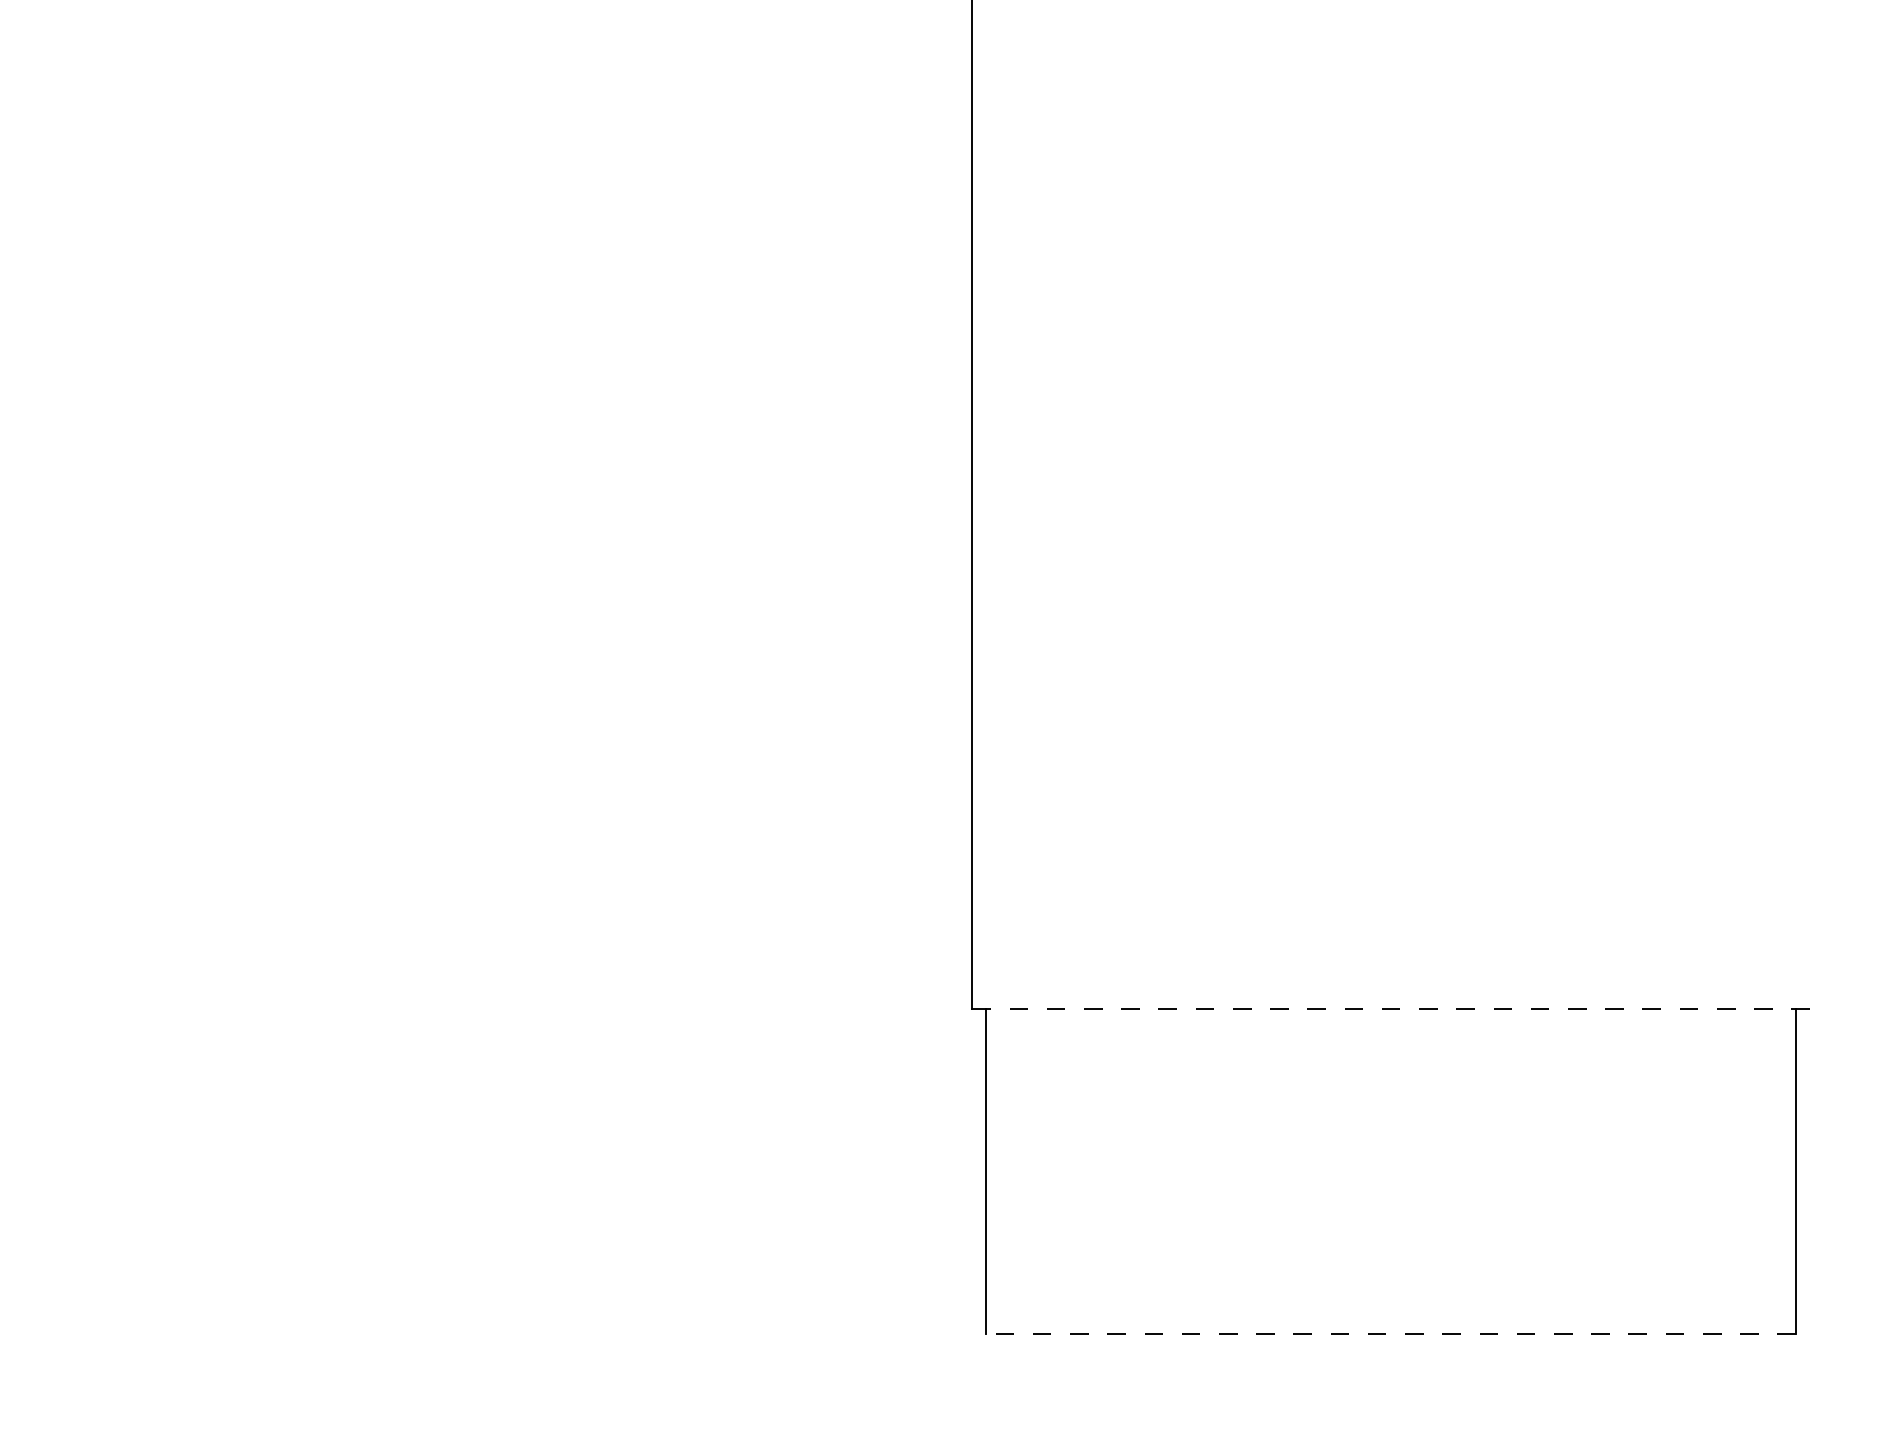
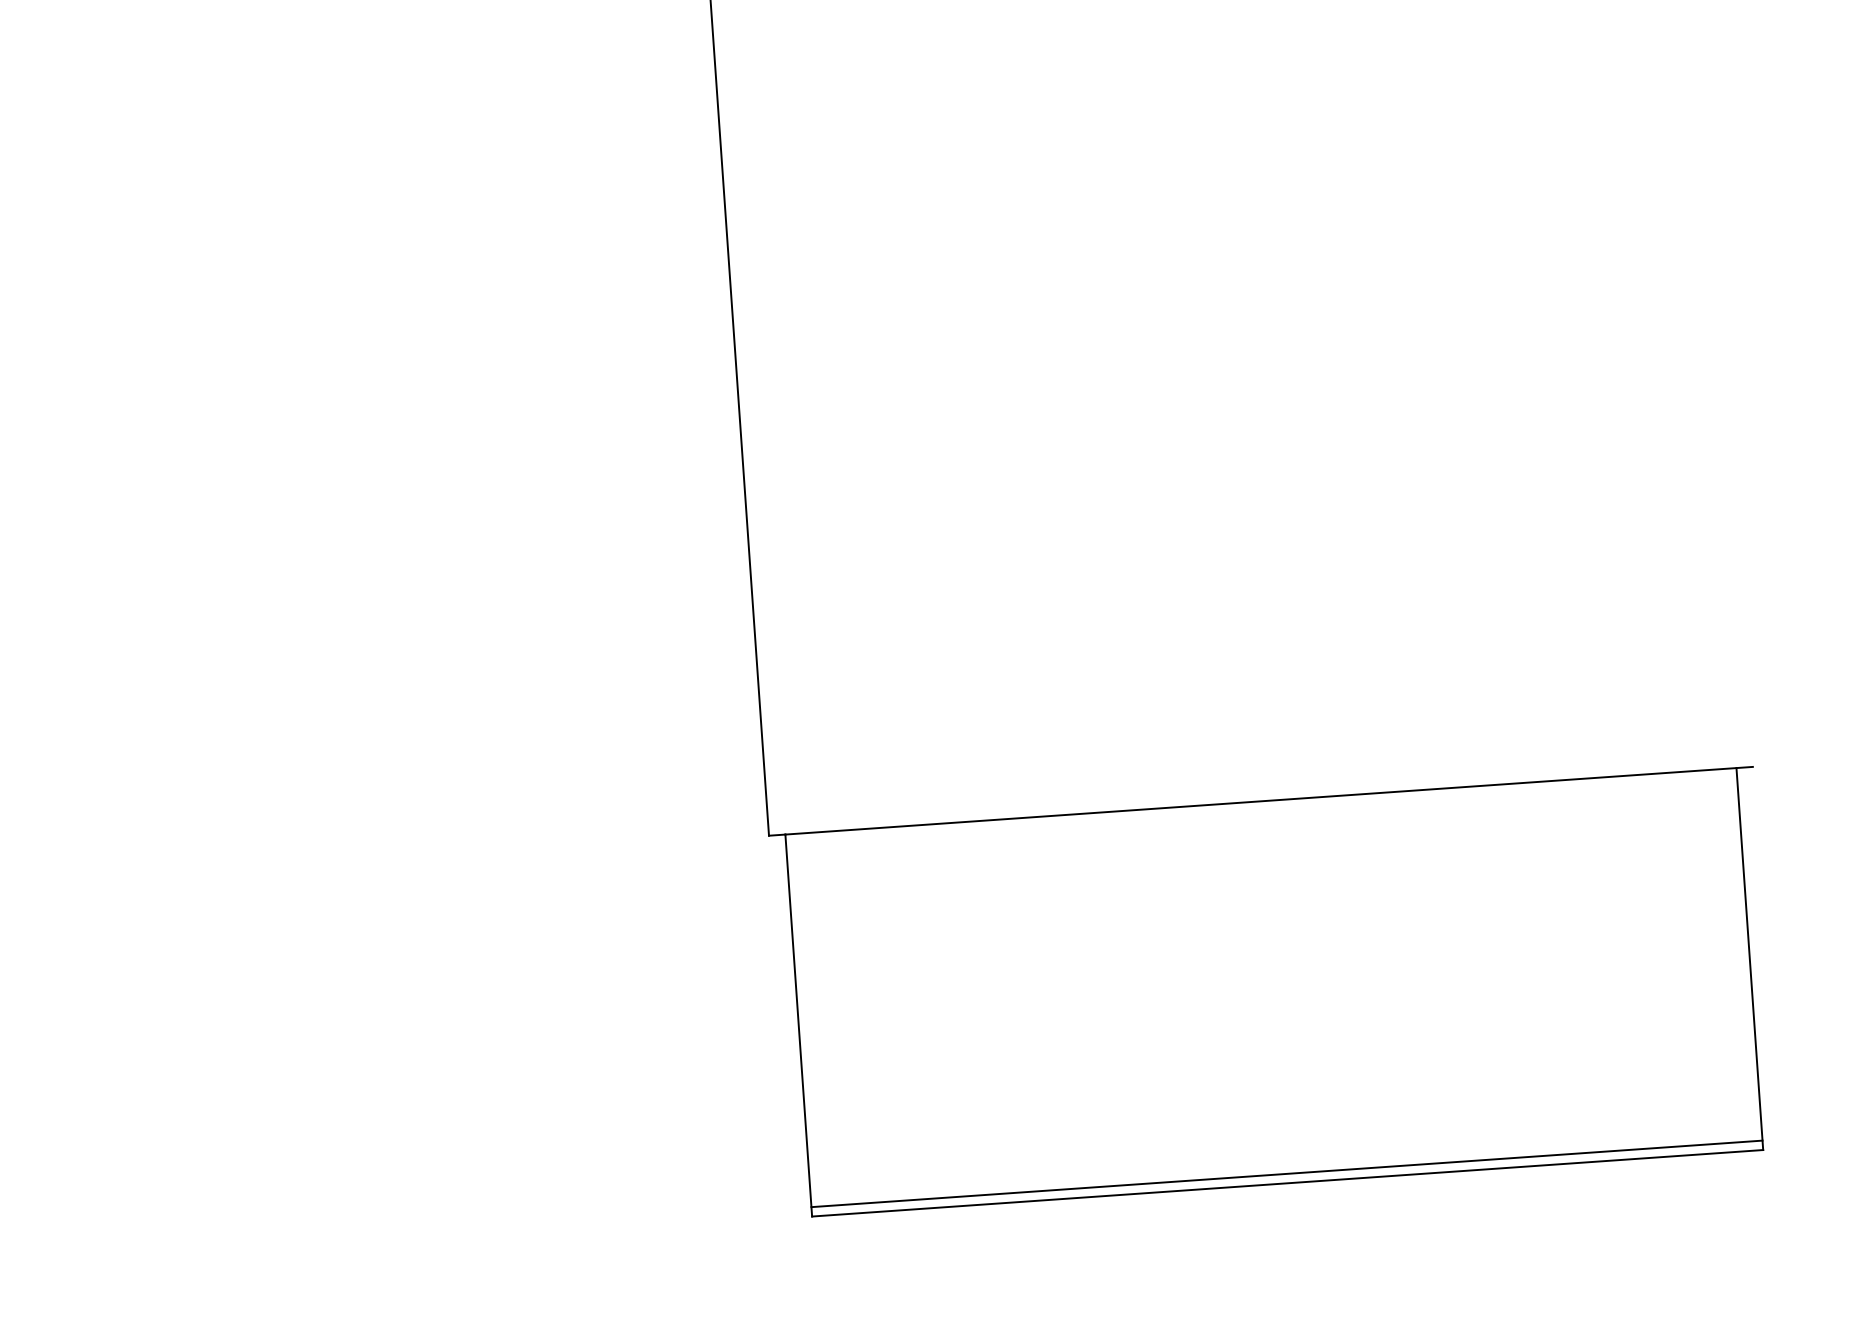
line: (1398, 1008) -> (1269, 800), dashed -> solid
line: (1391, 1326) -> (1287, 1174), added
line: (1391, 1334) -> (1288, 1183), dashed -> solid

